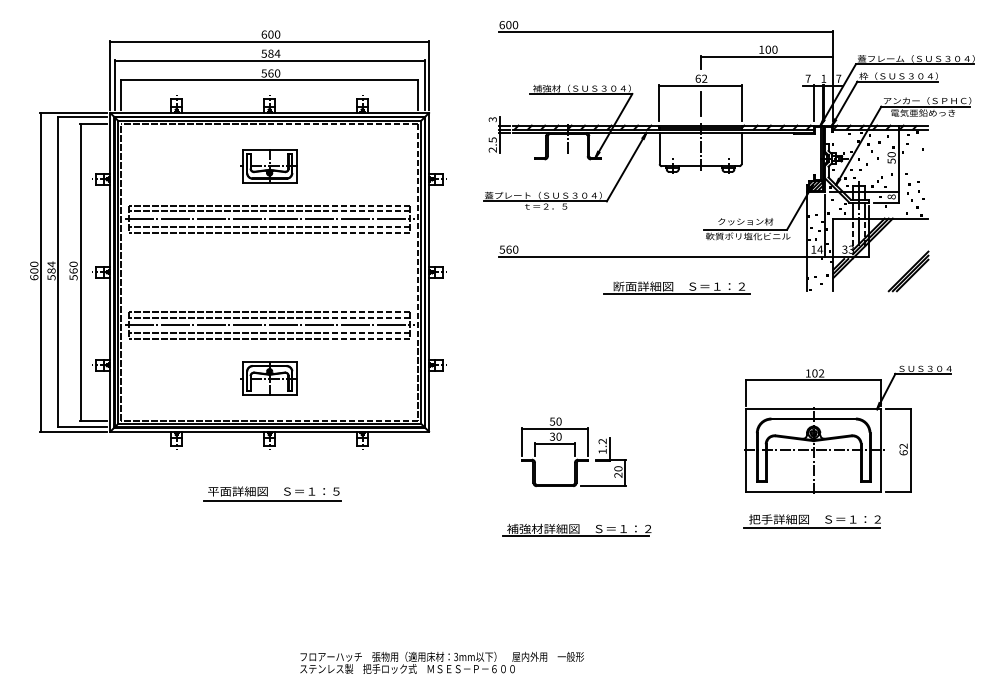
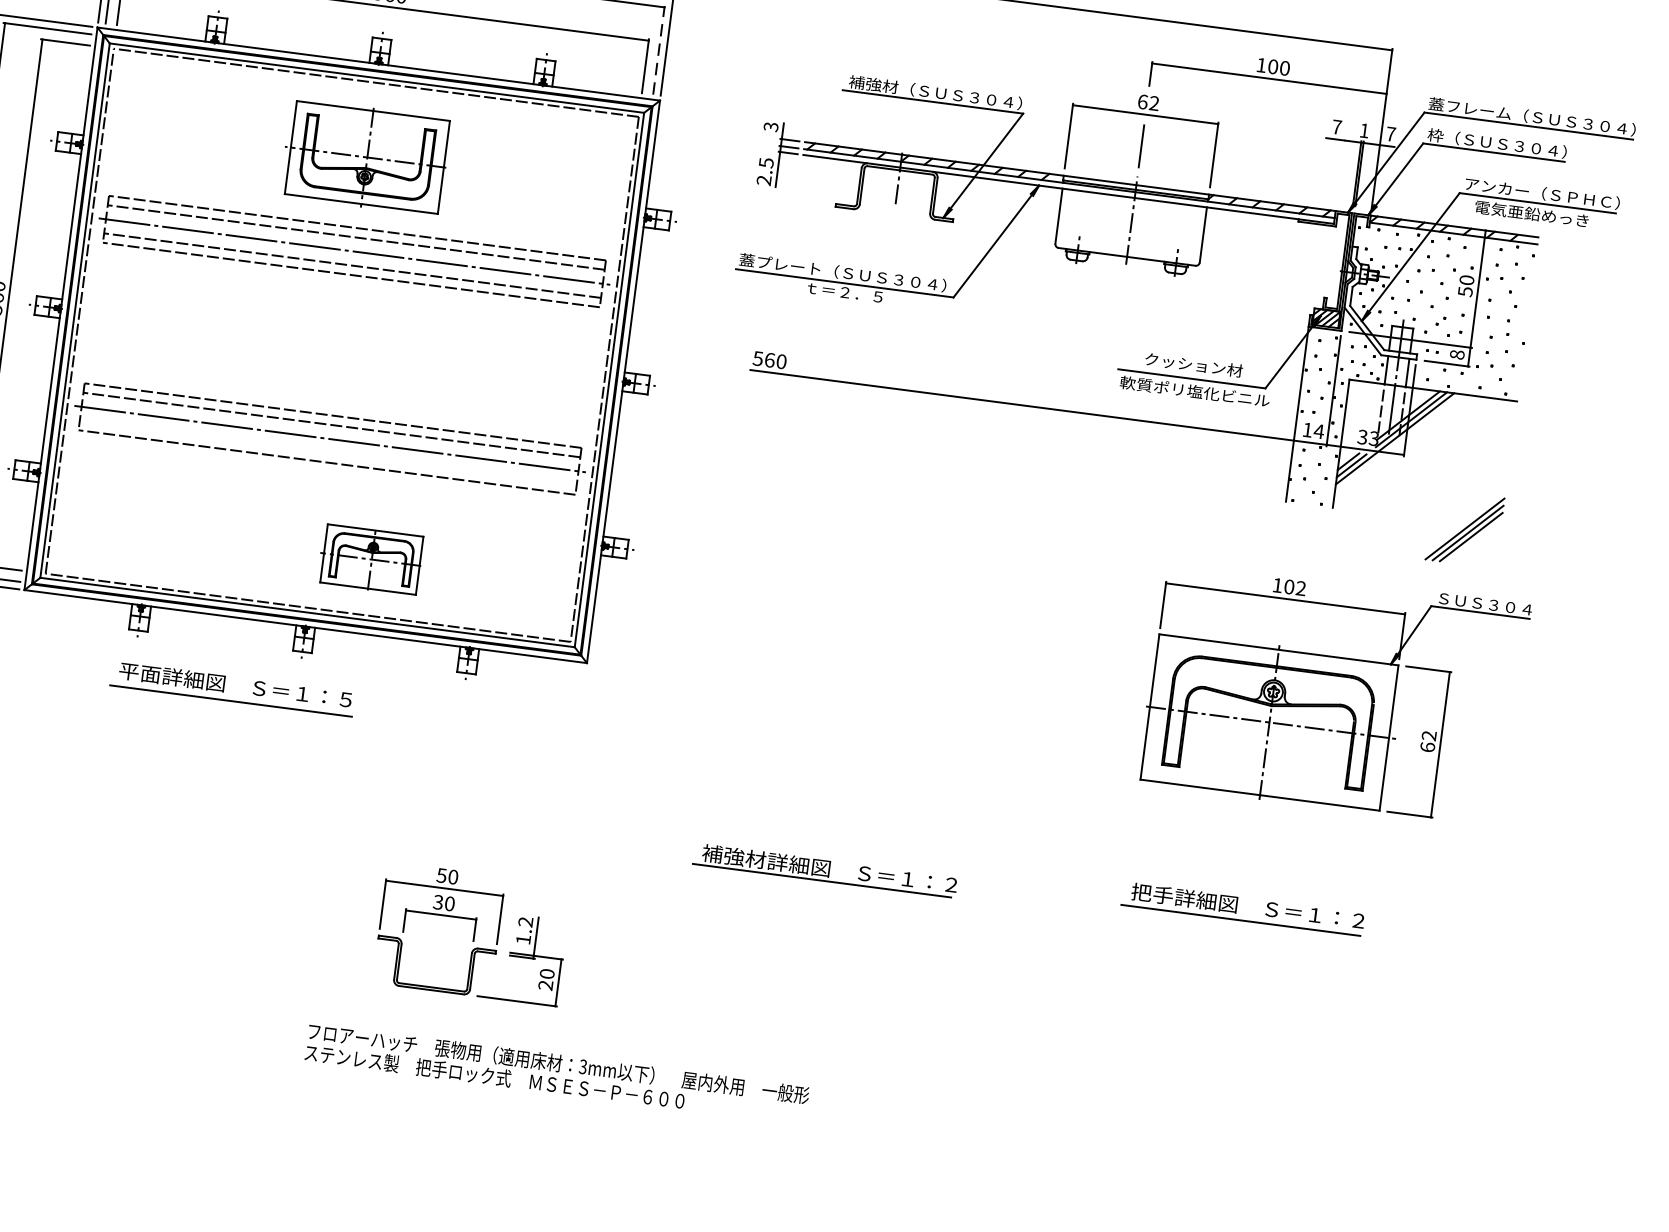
line: (424, 84) -> (658, 49), solid -> dashed
line: (813, 102) -> (1340, 170), removed
part: (268, 166) -> (364, 158), size x1.6
part: (908, 271) -> (1464, 529), moved
part: (676, 287) -> (1056, 465), removed
line: (269, 333) -> (327, 453), removed
part: (268, 378) -> (369, 559), moved
part: (847, 429) -> (1333, 693), moved
part: (573, 451) -> (471, 933), moved
part: (272, 493) -> (232, 688), moved

